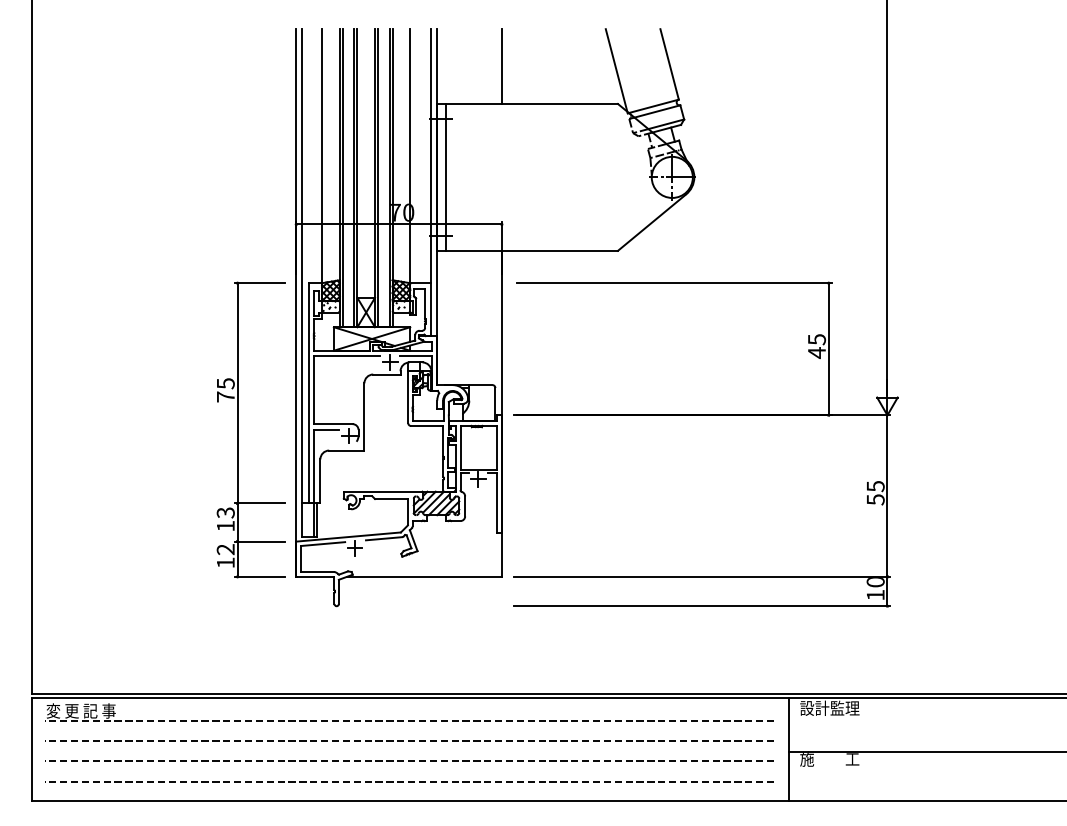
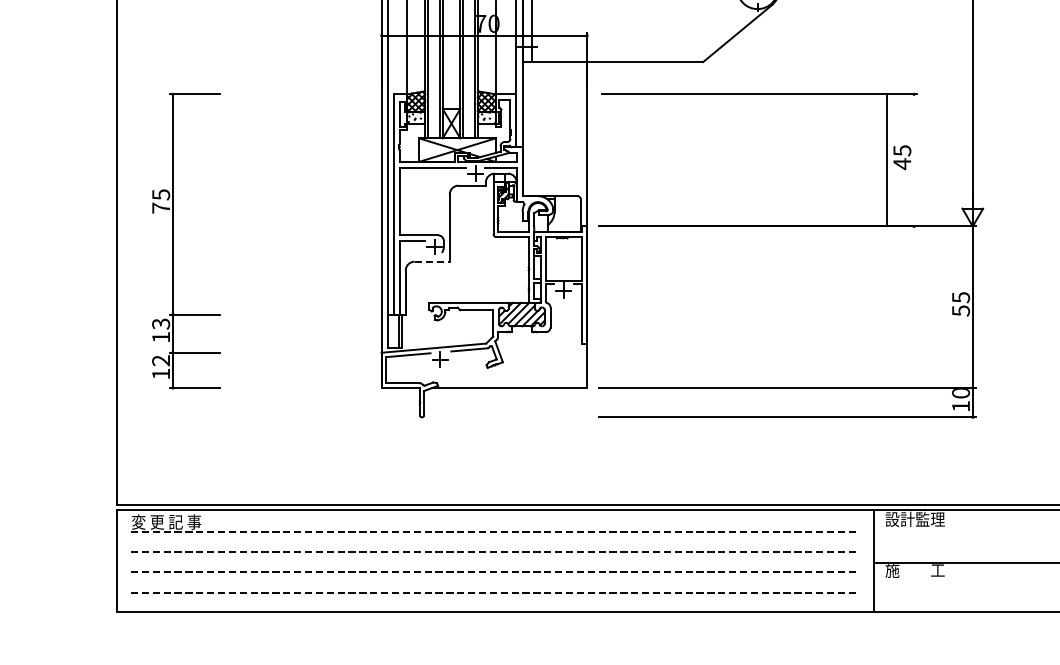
line: (828, 349) -> (886, 160), moved
part: (238, 429) -> (173, 240), moved
line: (346, 450) -> (431, 261), solid -> dashed

